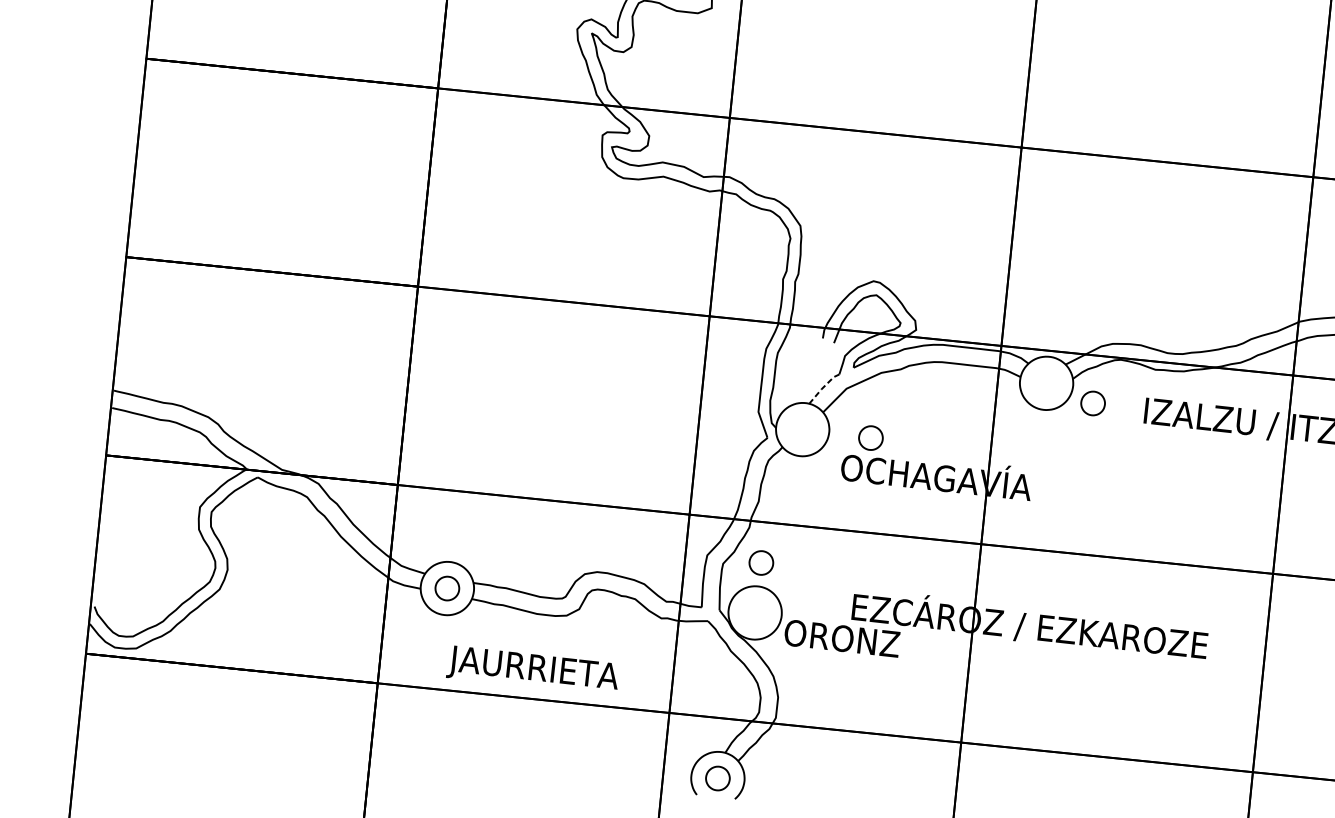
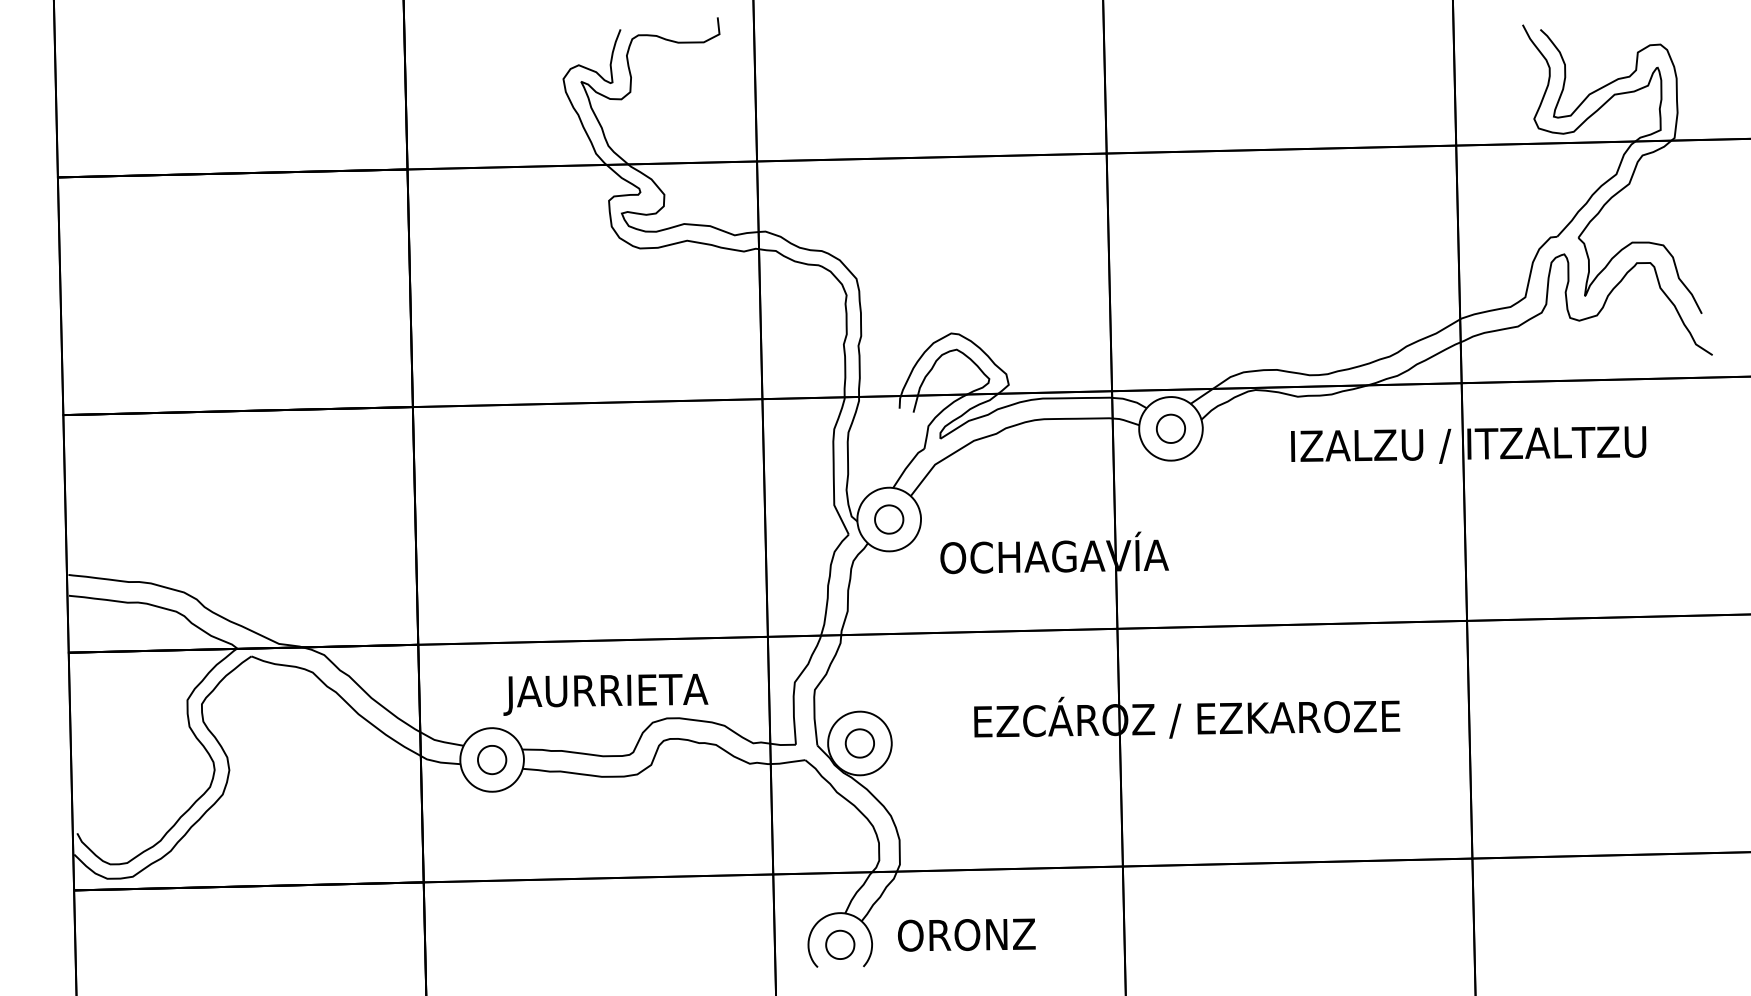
line: (823, 387) -> (907, 466), dashed -> solid
part: (1092, 403) -> (1170, 428), moved
part: (871, 438) -> (889, 519), moved
part: (761, 562) -> (859, 743), moved
text: (842, 638) -> (966, 934), moved
text: (532, 670) -> (605, 694), moved

